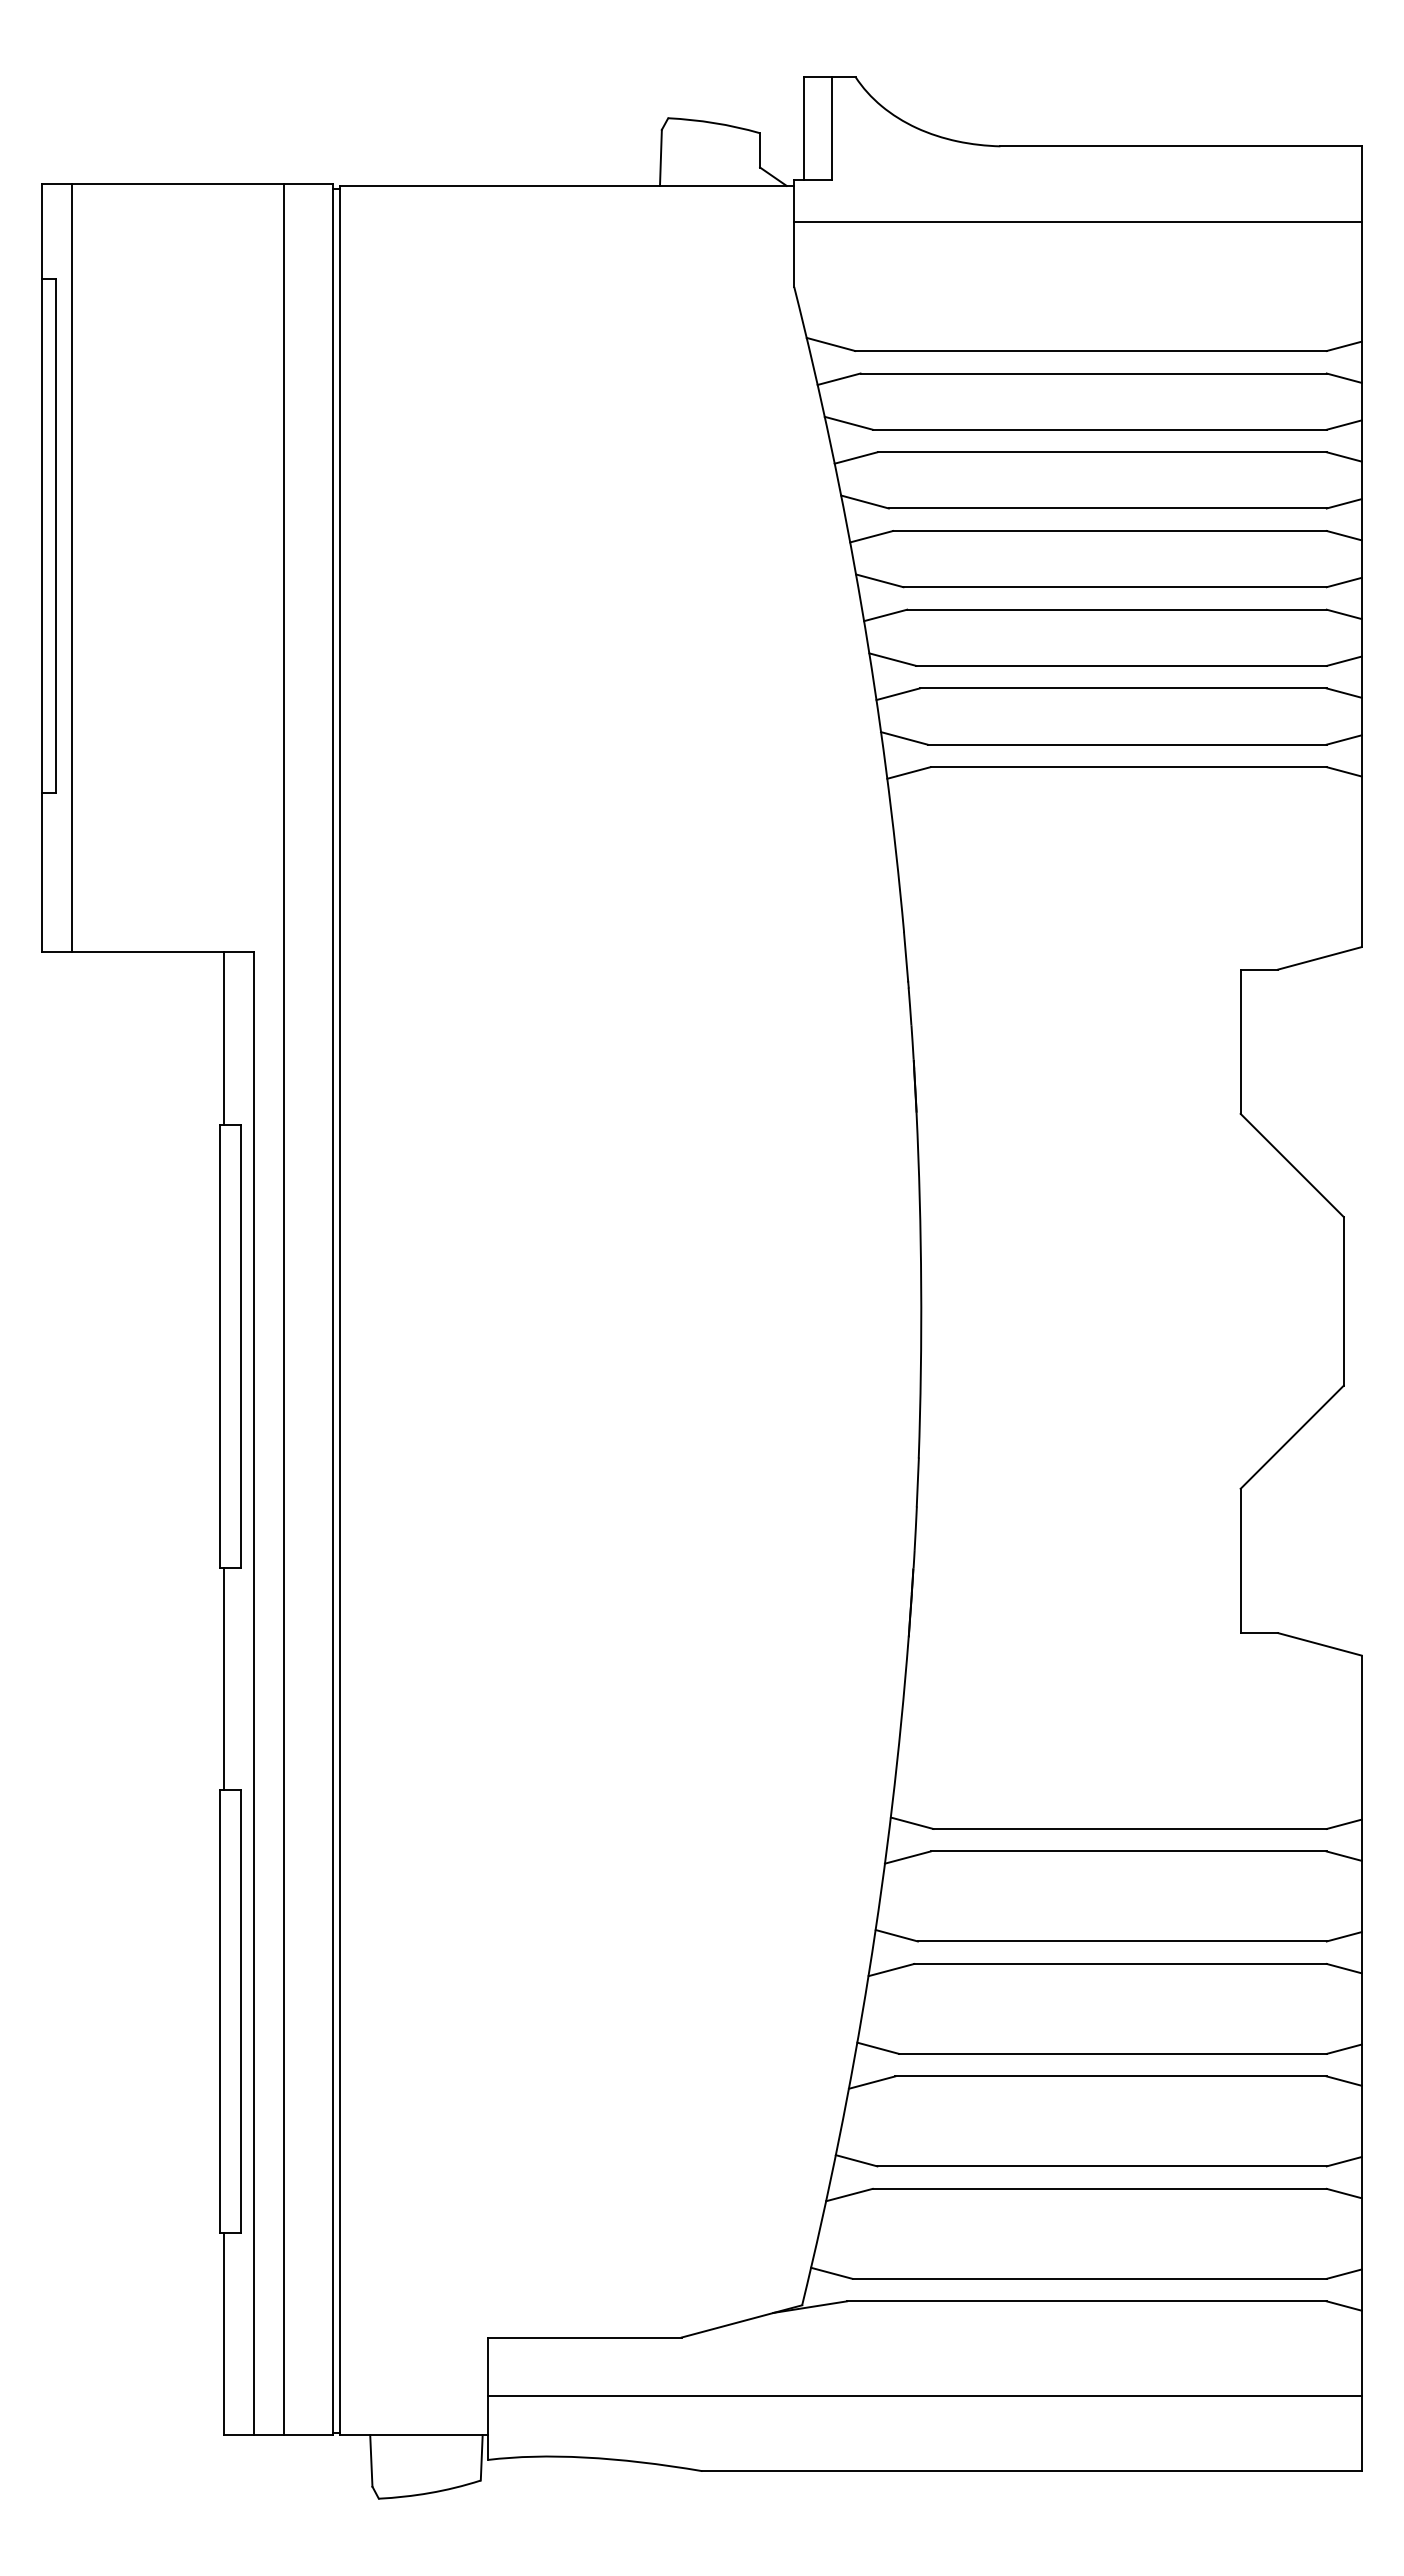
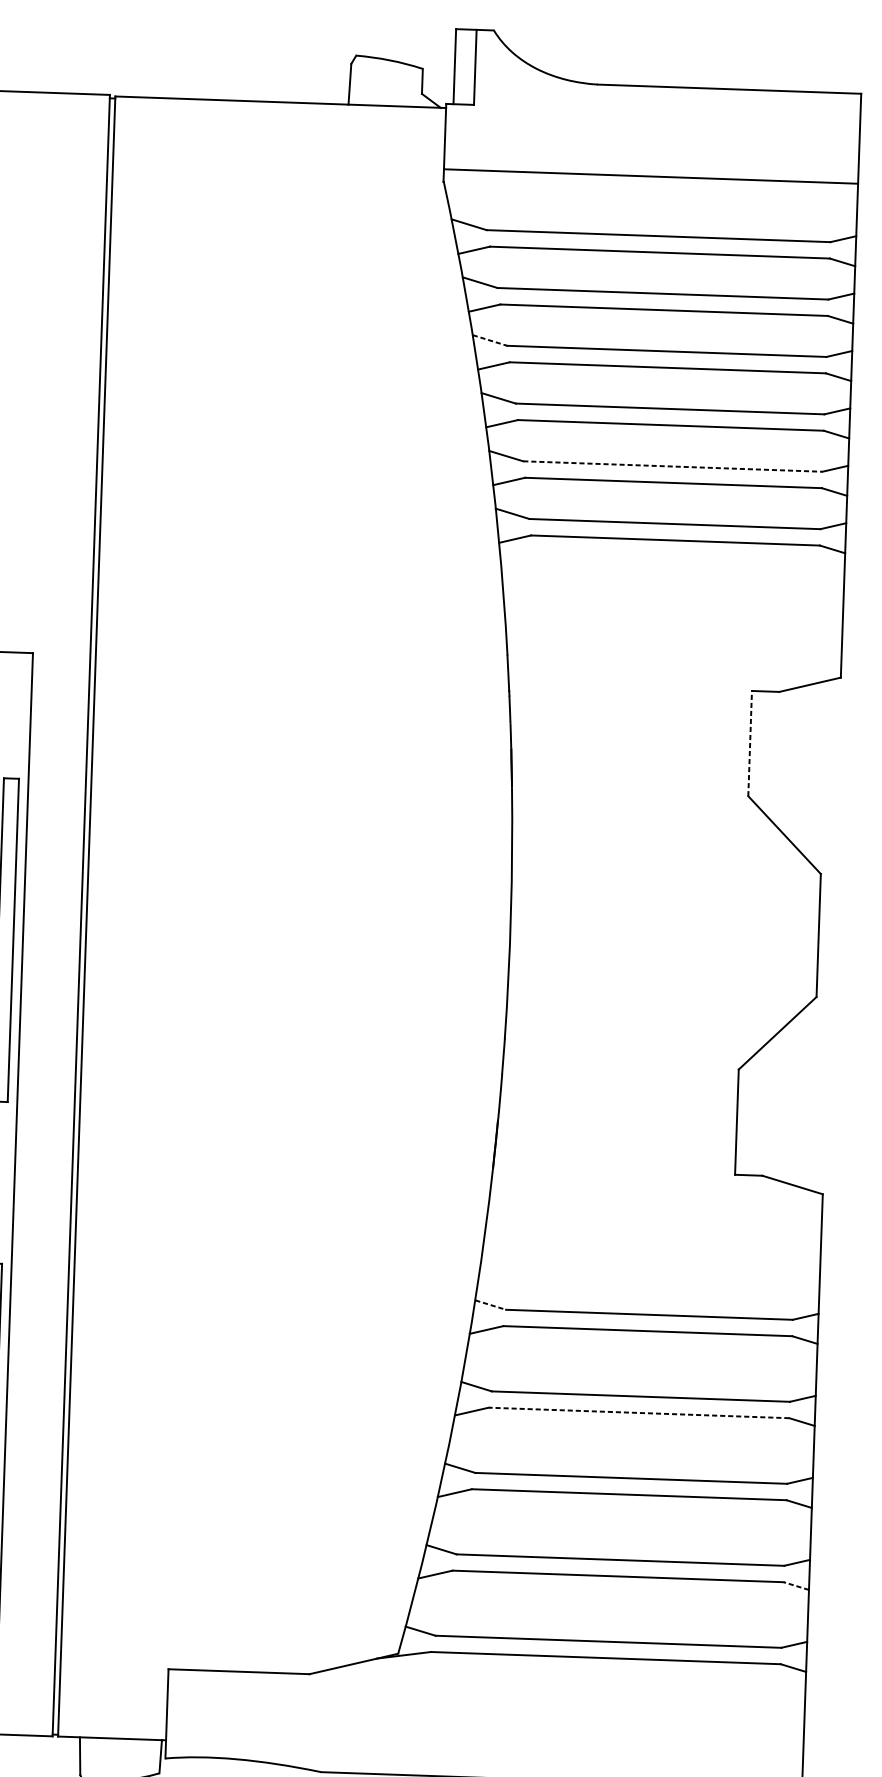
line: (1077, 221) -> (650, 176), moved
line: (865, 502) -> (490, 340), solid -> dashed
line: (1122, 665) -> (673, 466), solid -> dashed
line: (224, 1038) -> (9, 715), removed
line: (1240, 1041) -> (750, 743), solid -> dashed
line: (284, 1308) -> (46, 913), removed
line: (912, 1823) -> (490, 1305), solid -> dashed
line: (1120, 1963) -> (639, 1412), solid -> dashed
line: (1343, 2193) -> (795, 1586), solid -> dashed
line: (924, 2396) -> (485, 1723), removed

